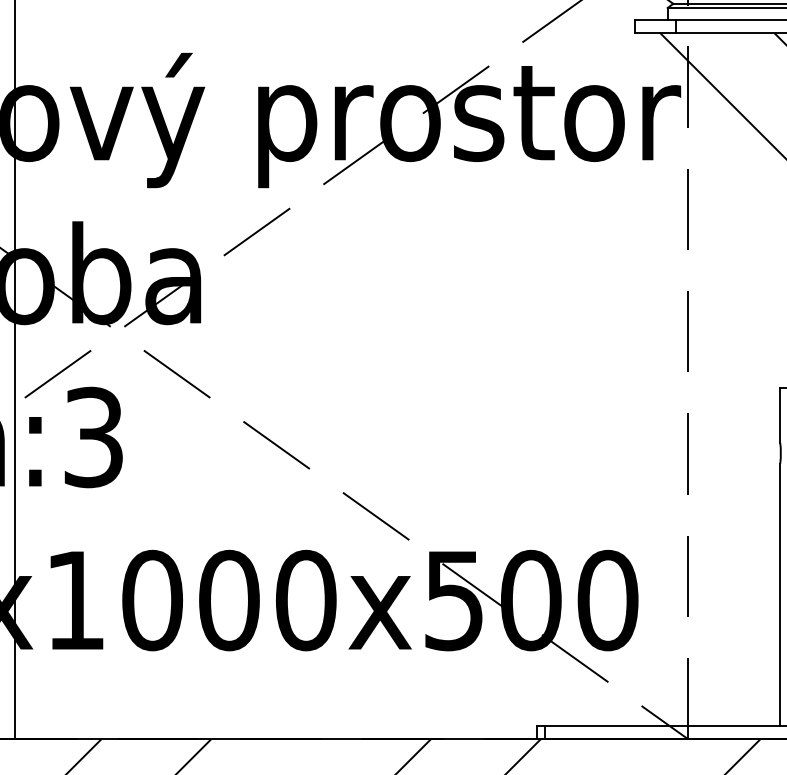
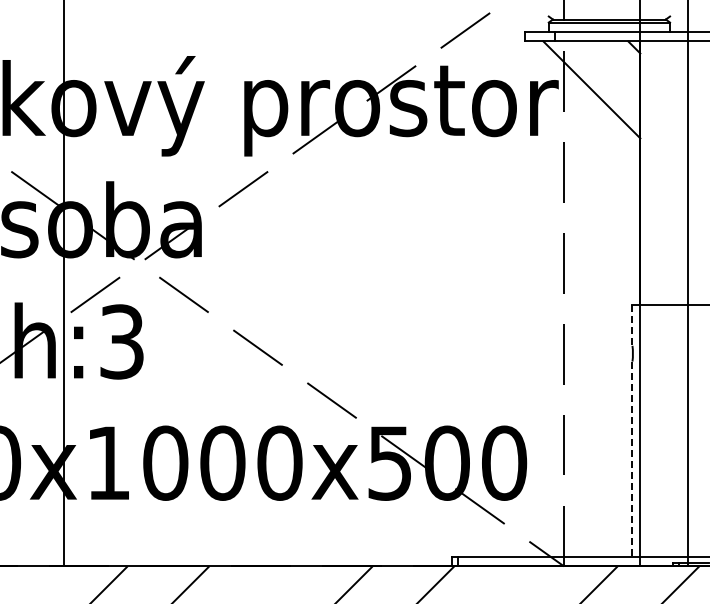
line: (780, 416) -> (632, 326), solid -> dashed
line: (780, 595) -> (632, 459), solid -> dashed

